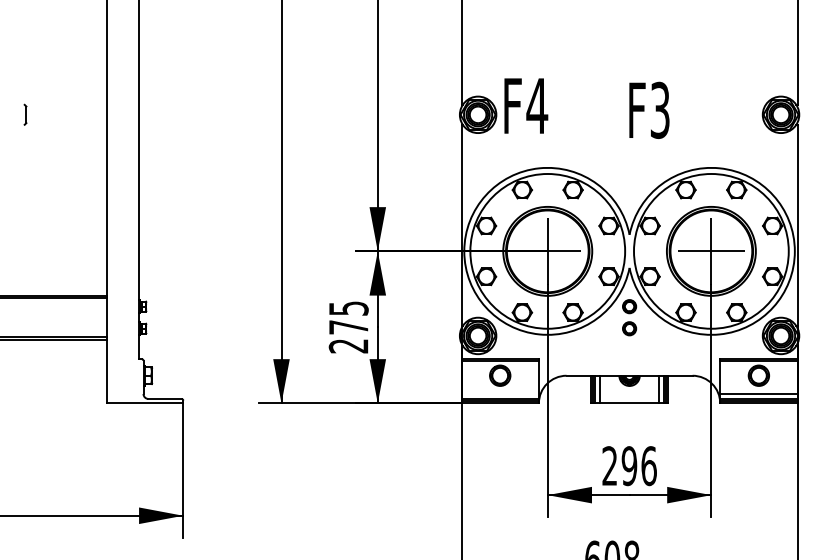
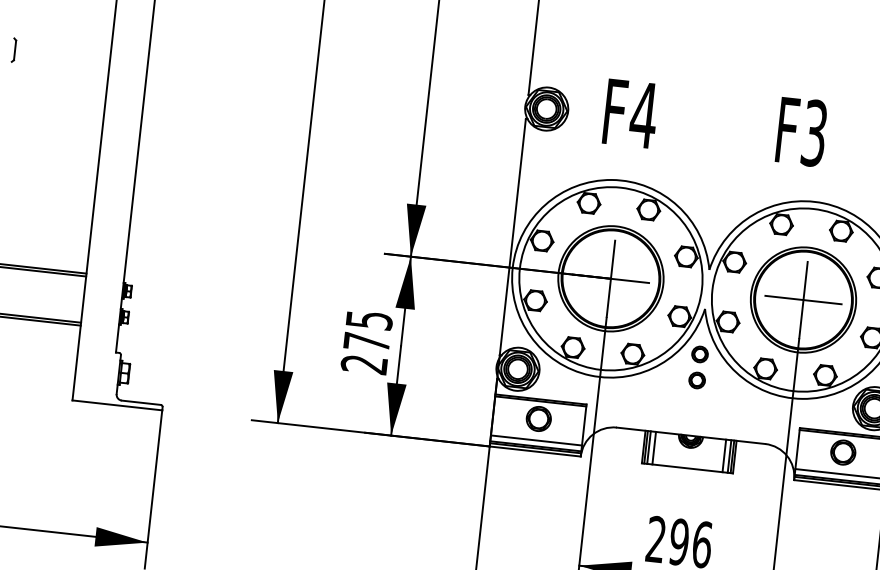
text: (526, 105) -> (631, 113), moved
text: (649, 109) -> (802, 130), moved
line: (499, 393) -> (535, 439), added

